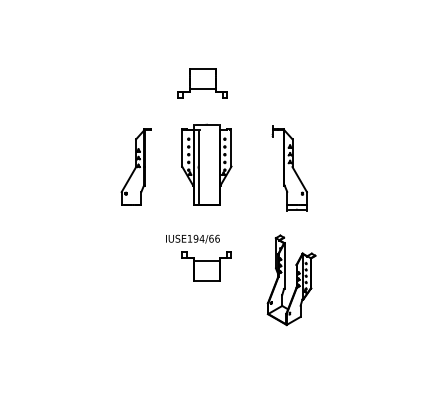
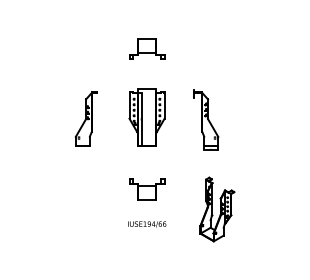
part: (202, 83) -> (146, 48), moved
part: (135, 166) -> (85, 118), moved
text: (192, 238) -> (146, 223), moved
part: (291, 280) -> (217, 209), moved

